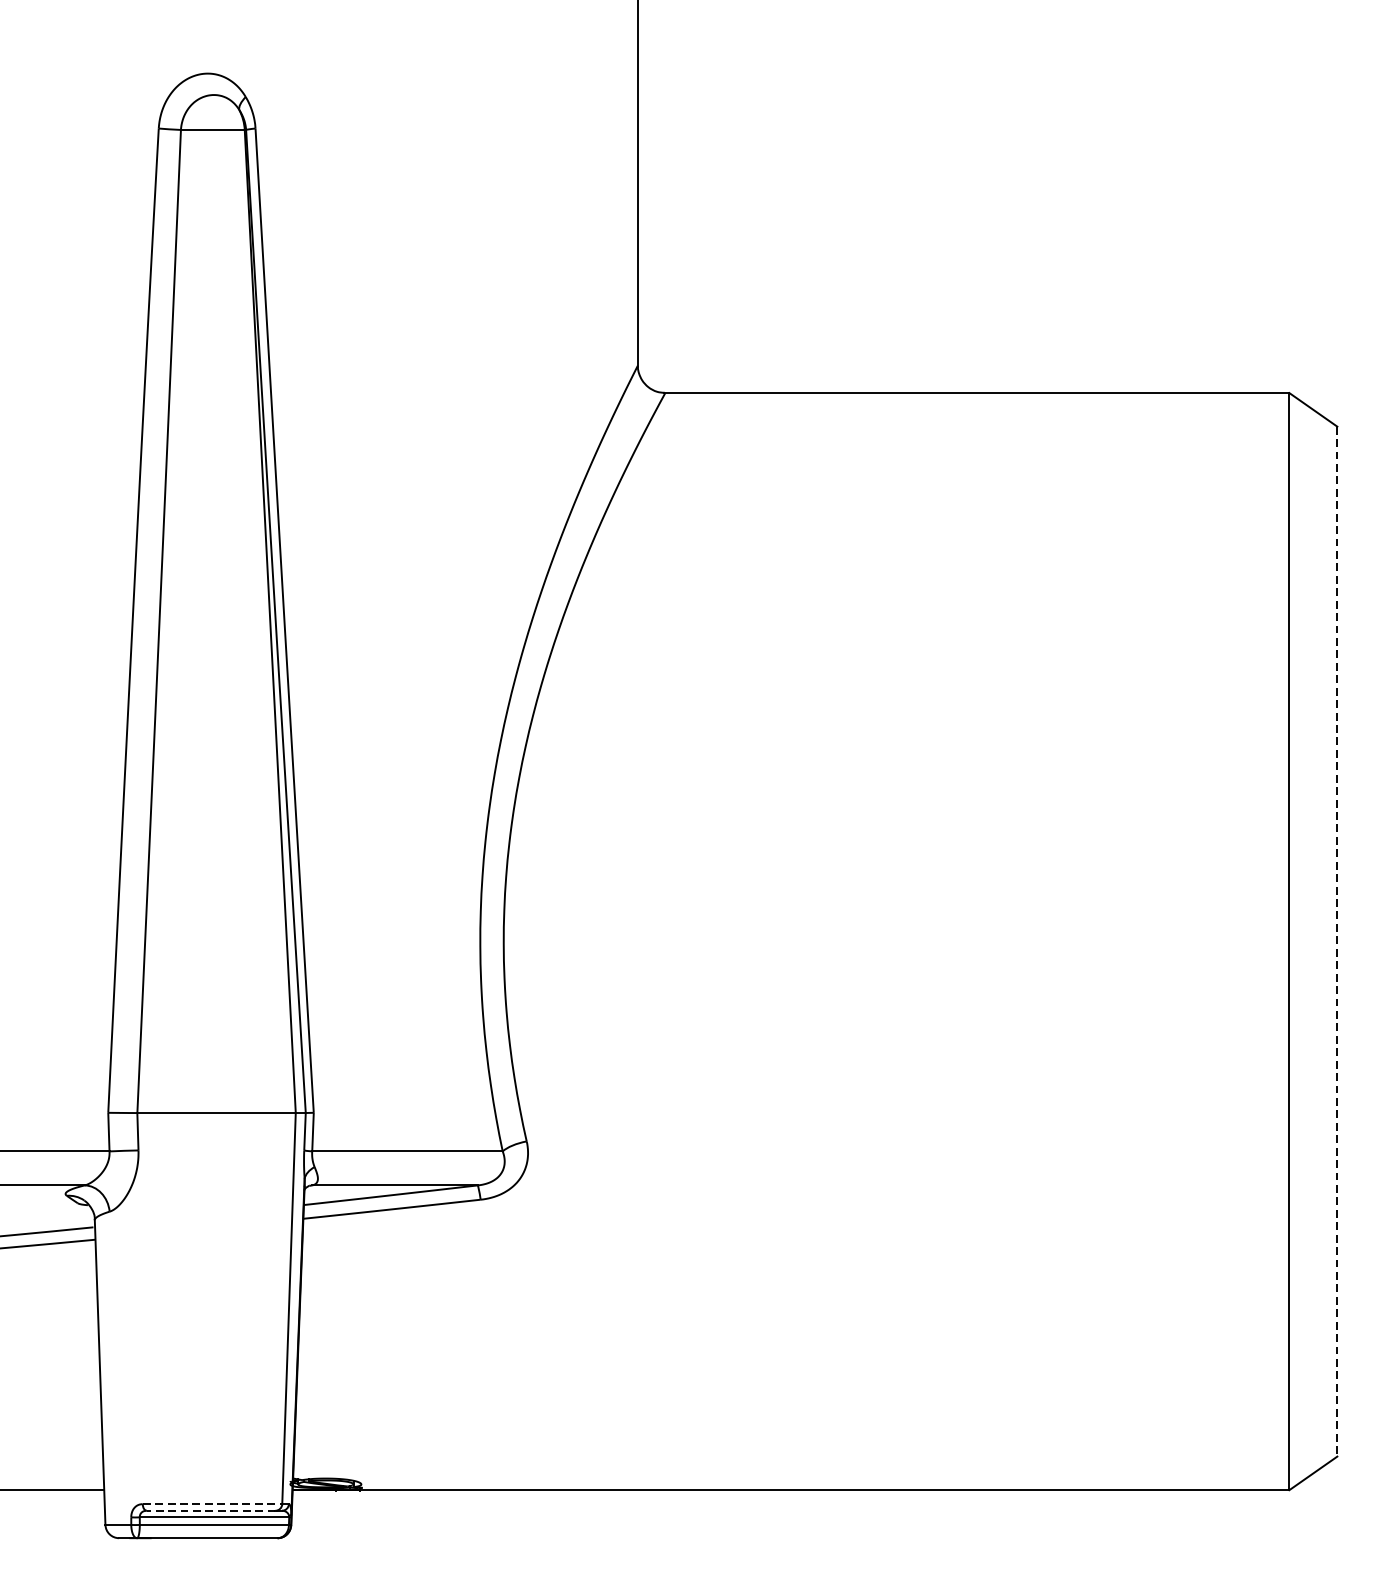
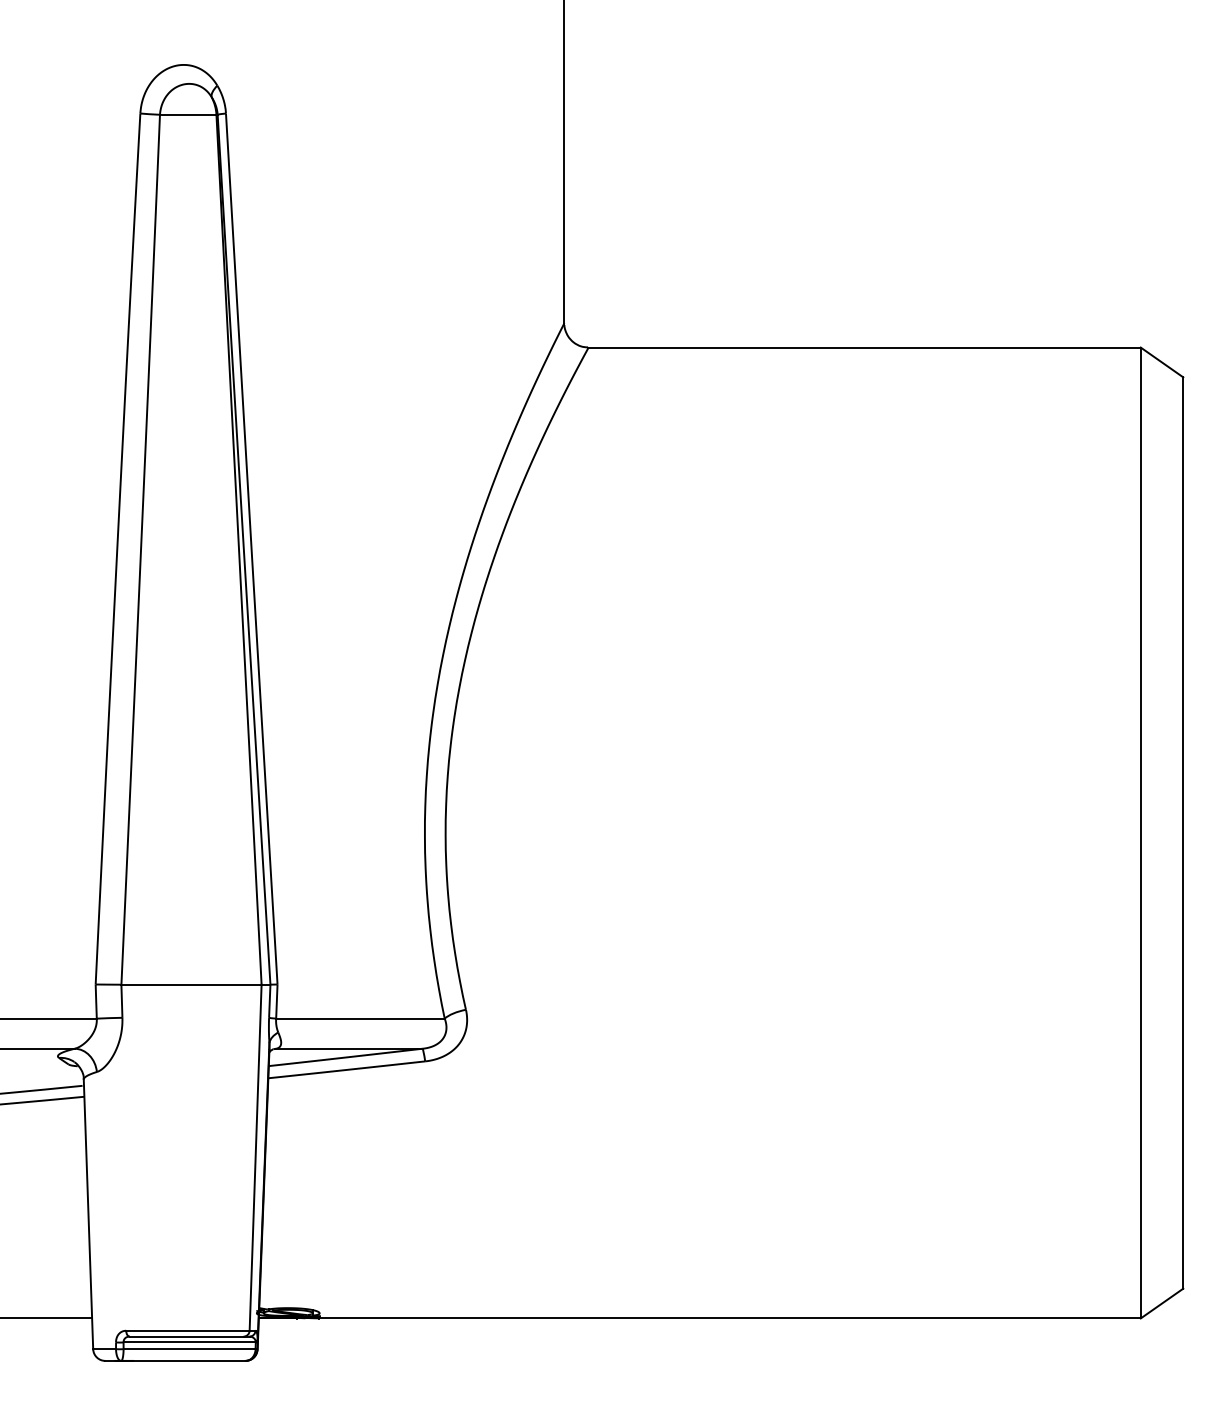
line: (1337, 942) -> (1183, 833), dashed -> solid
line: (212, 1503) -> (187, 1330), dashed -> solid
line: (210, 1510) -> (186, 1336), dashed -> solid

